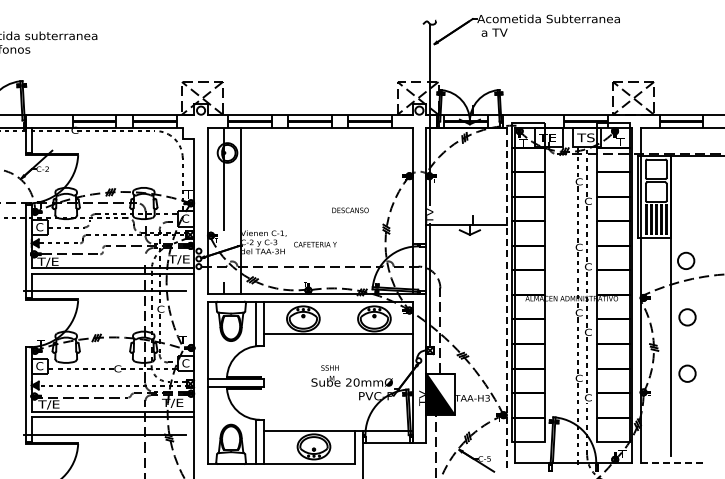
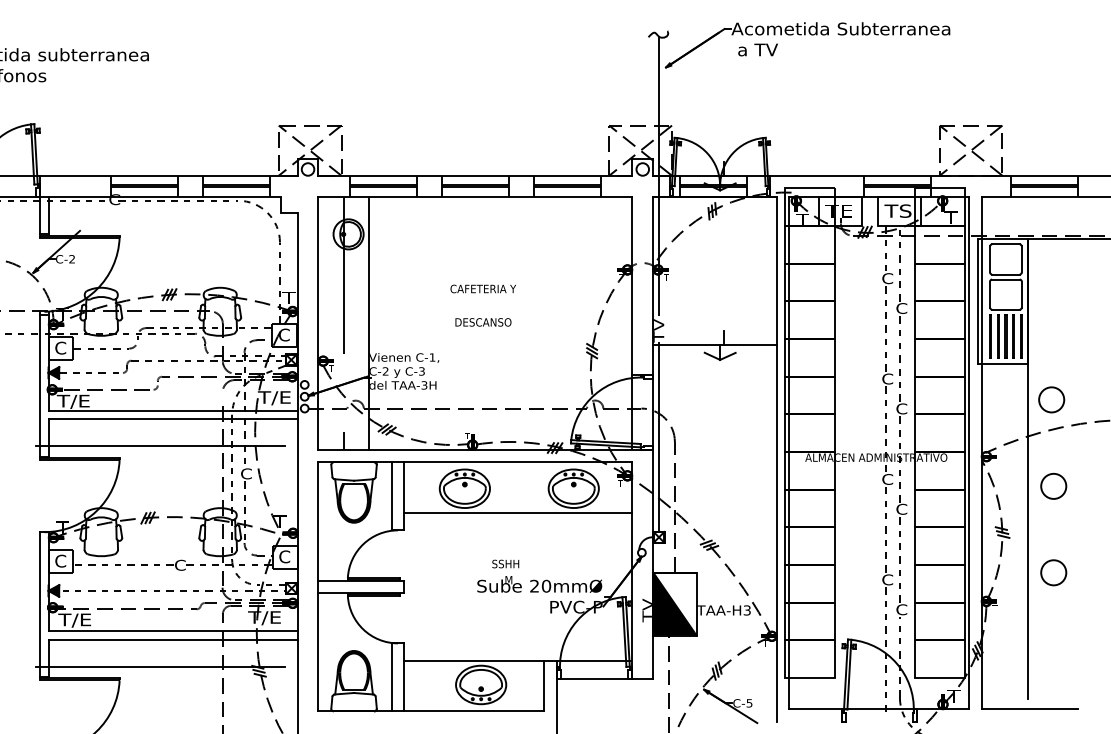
text: (350, 210) -> (483, 322), moved
text: (315, 244) -> (483, 288), moved
line: (506, 300) -> (776, 460), dashed -> solid
line: (672, 462) -> (1030, 708), dashed -> solid

